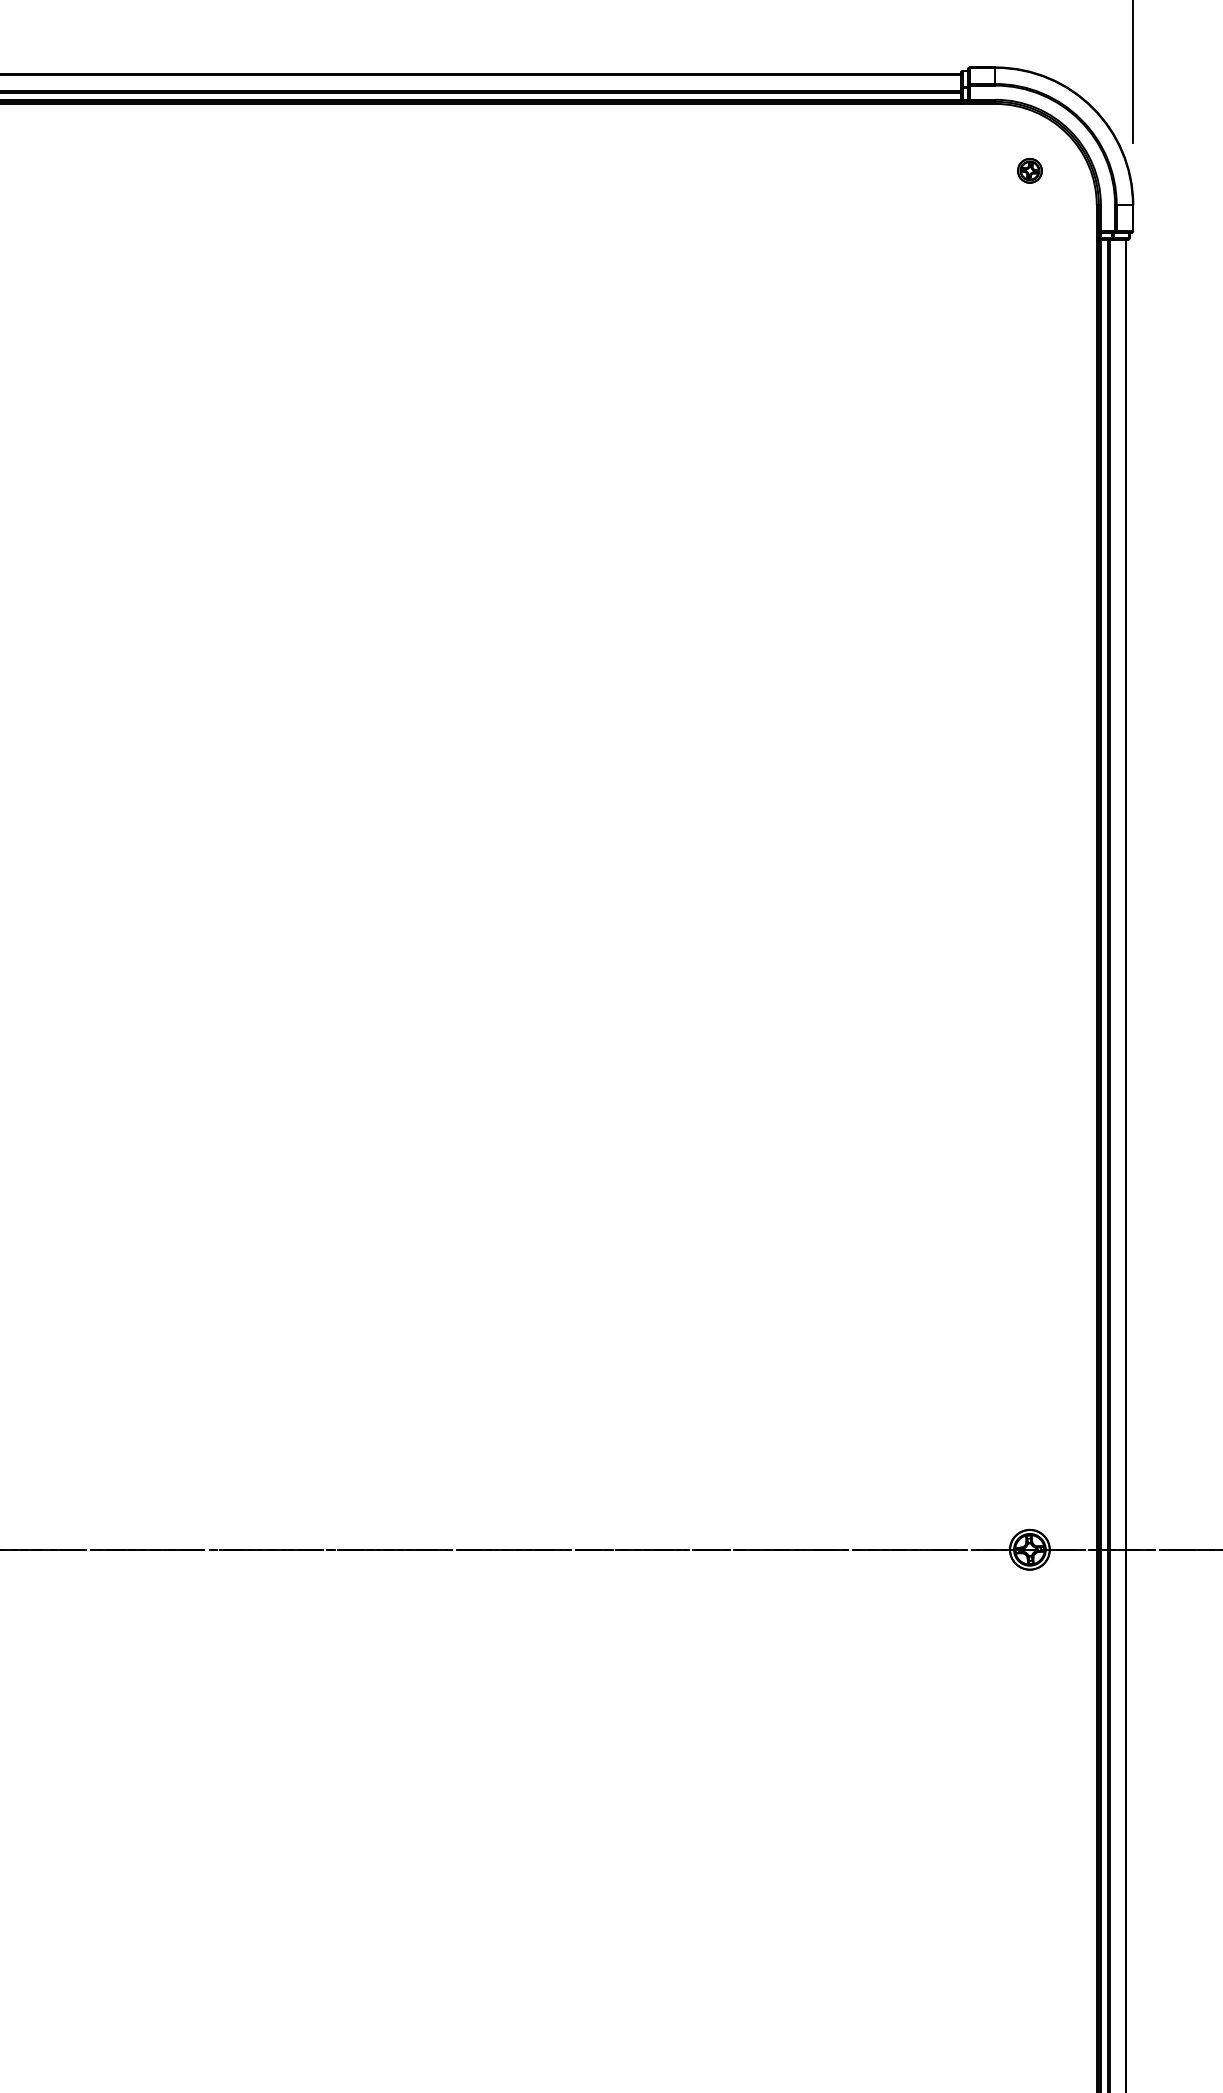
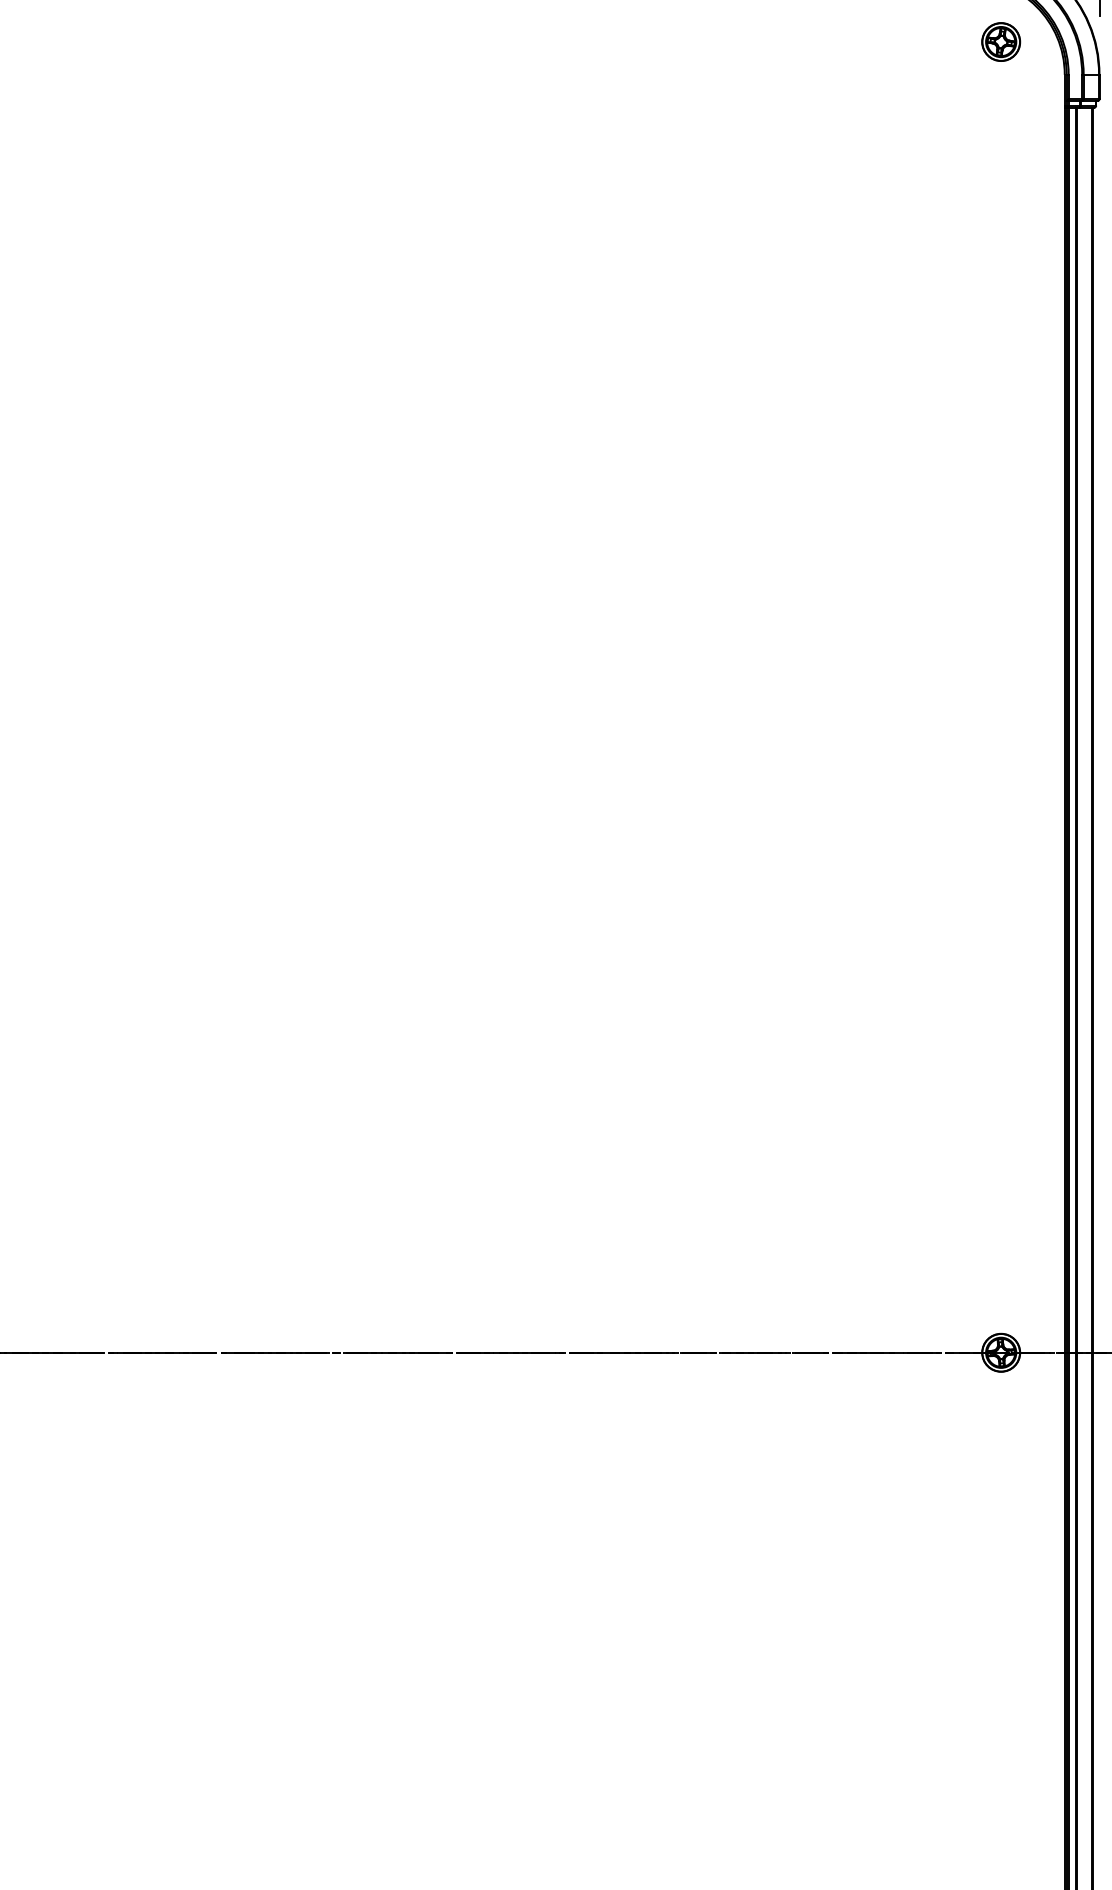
part: (1029, 170) -> (1000, 41), size x1.67

